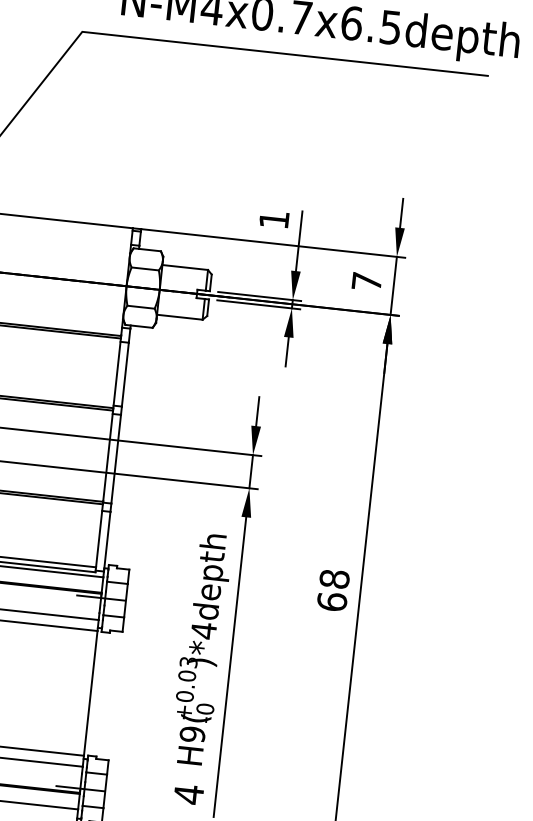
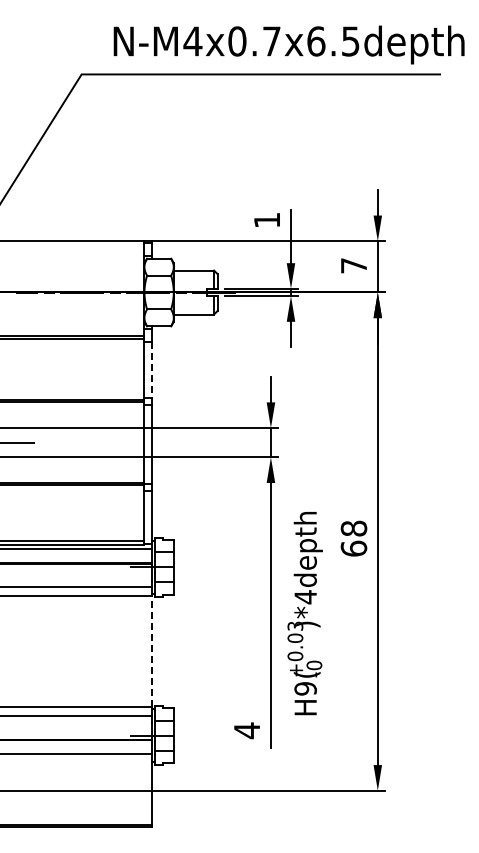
line: (124, 375) -> (151, 370), solid -> dashed
text: (200, 649) -> (304, 613), moved
line: (90, 693) -> (151, 651), solid -> dashed

